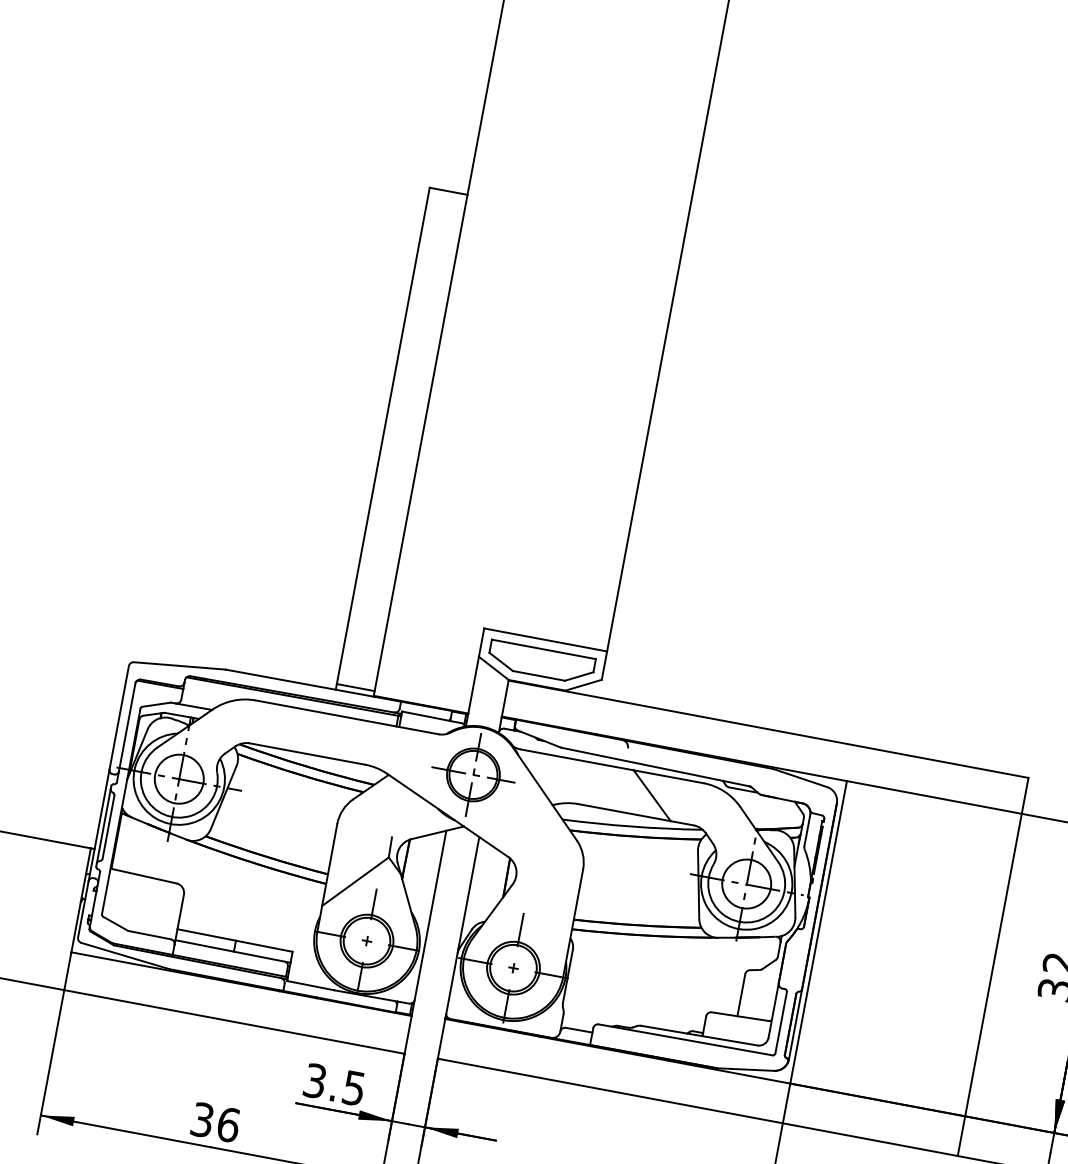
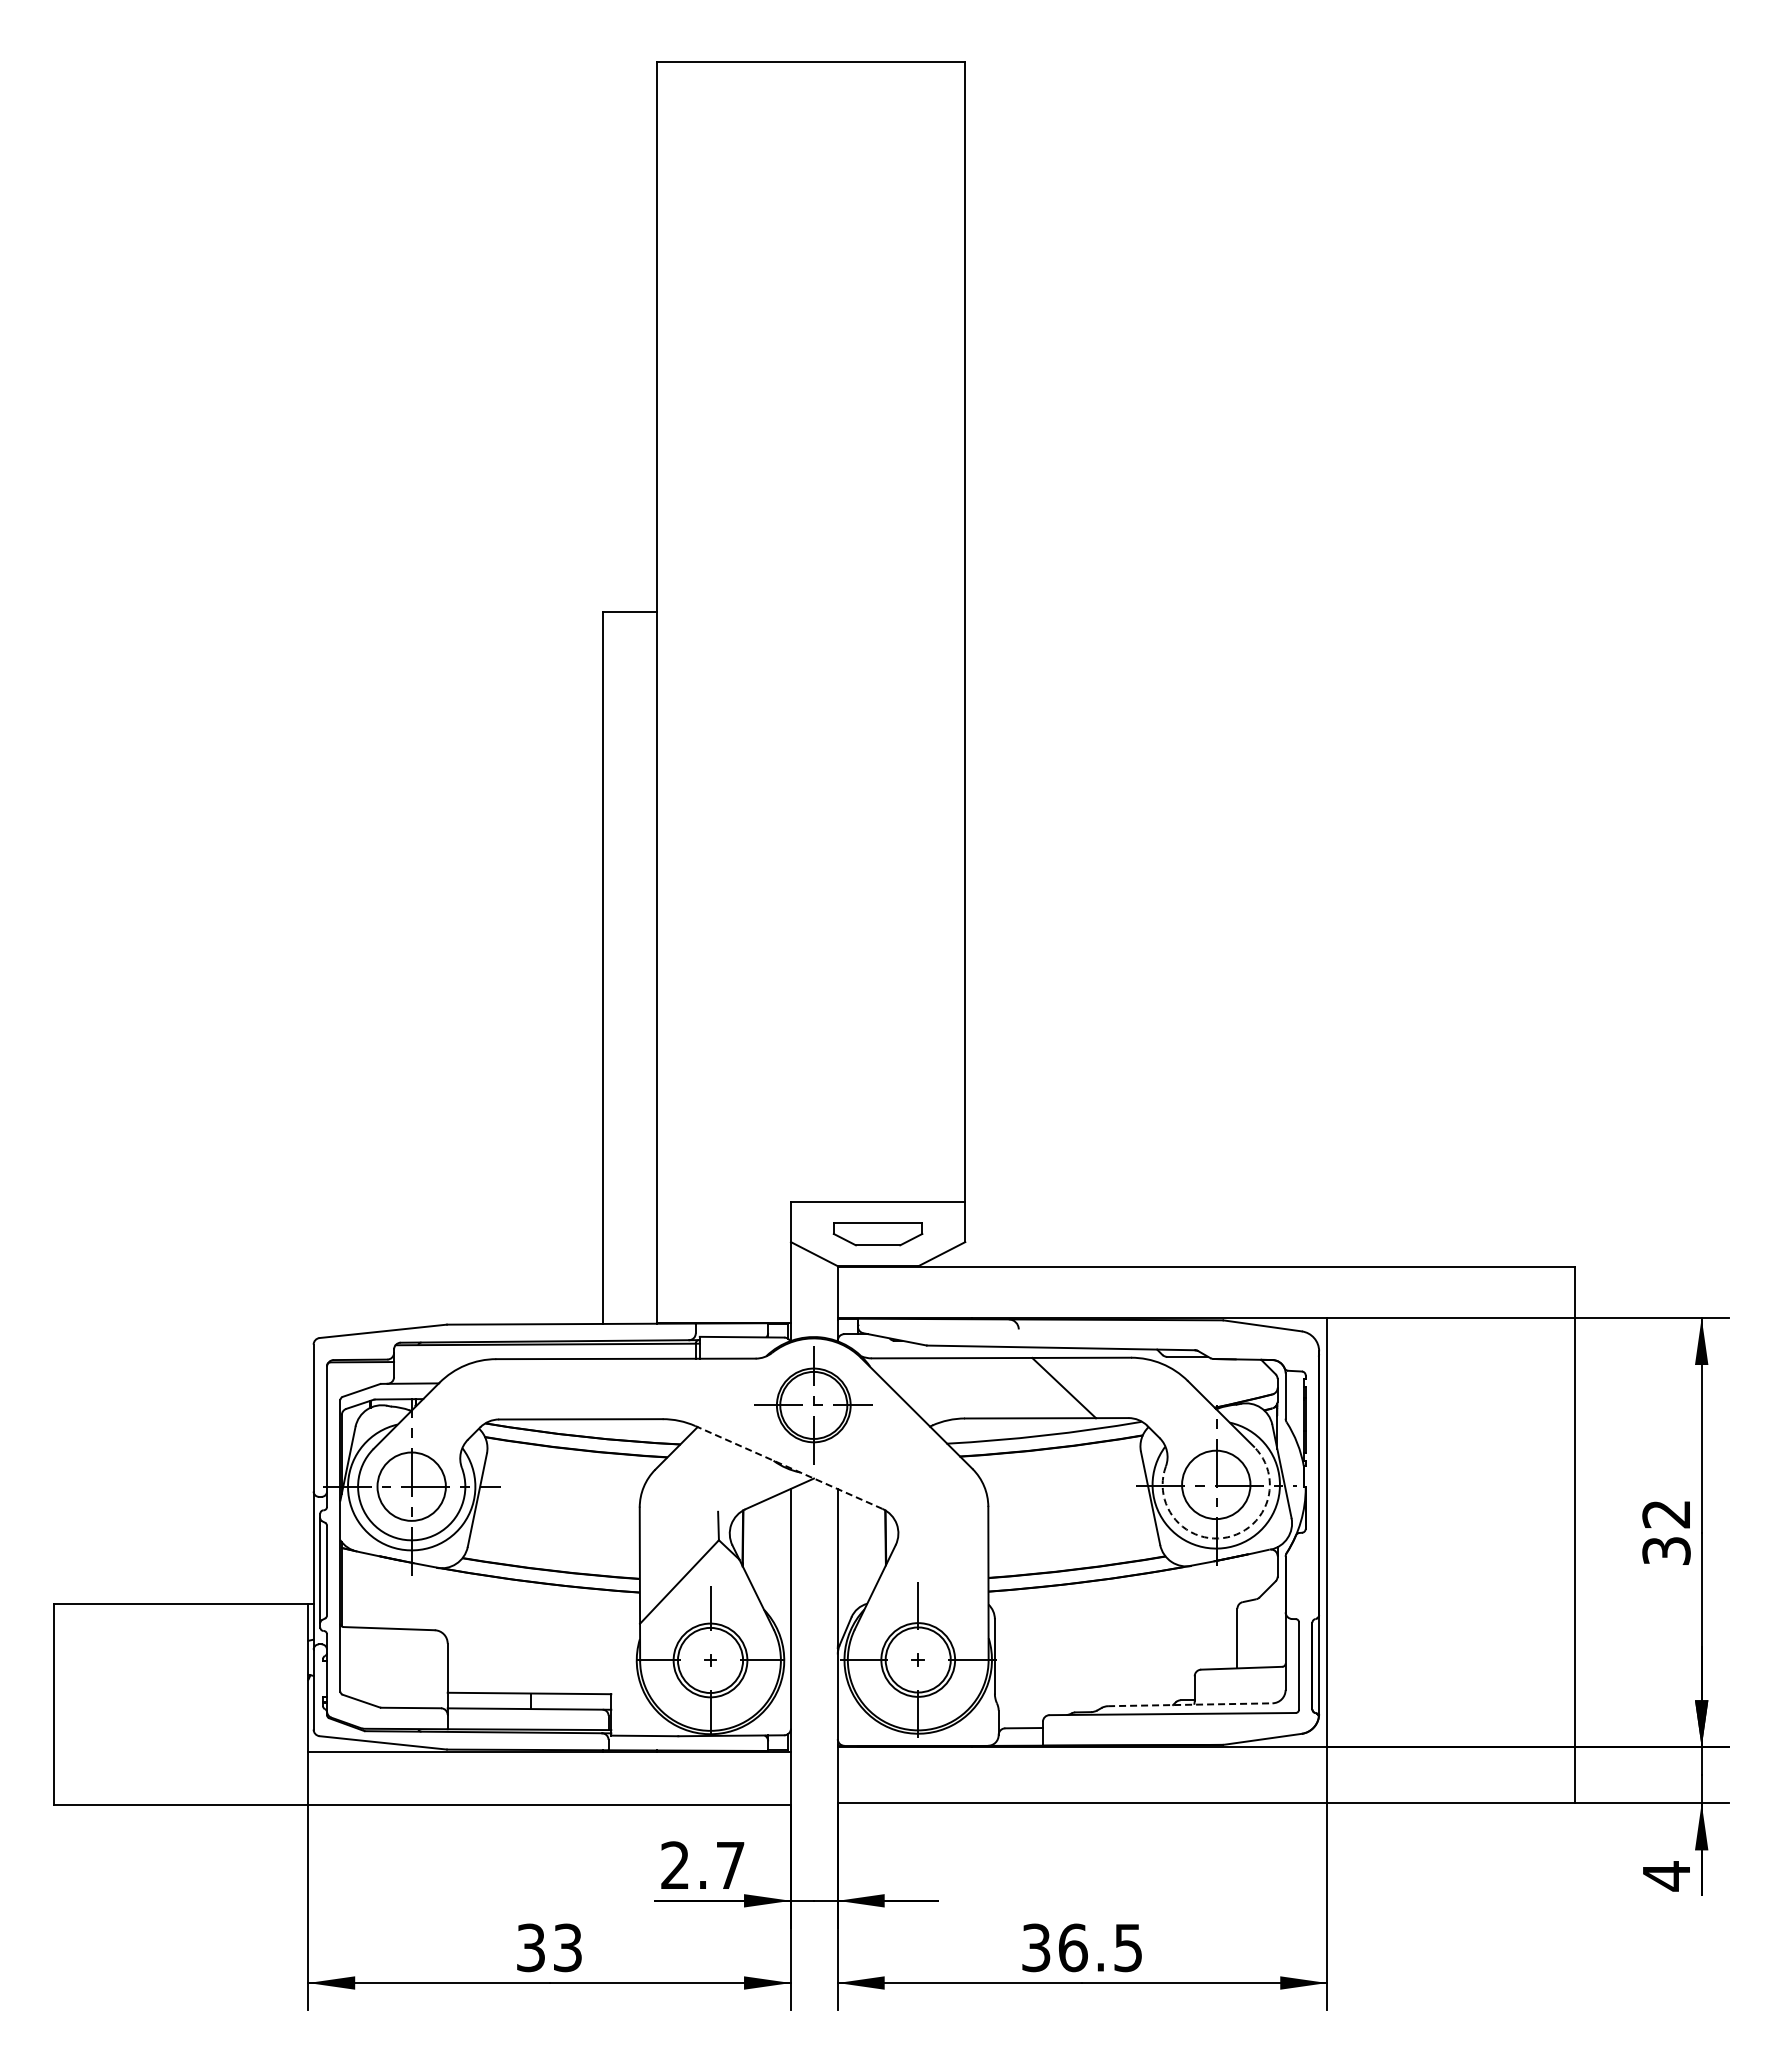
part: (541, 662) -> (877, 1233), size x0.6
line: (355, 687) -> (629, 1315), removed
line: (447, 815) -> (788, 1467), solid -> dashed
arc: (747, 922) -> (1227, 1537), solid -> dashed
line: (699, 1035) -> (1190, 1704), solid -> dashed
text: (334, 1084) -> (702, 1865), 3.5 -> 2.7
text: (228, 1124) -> (567, 1947), 36 -> 33

